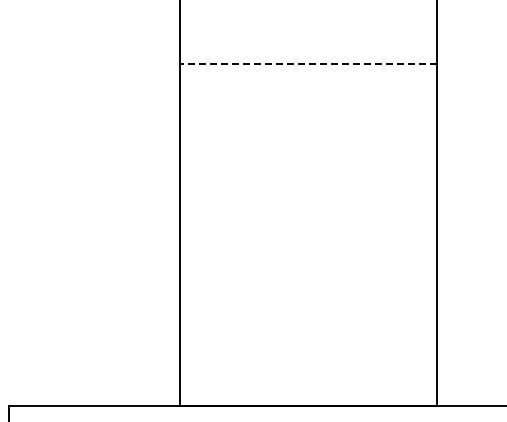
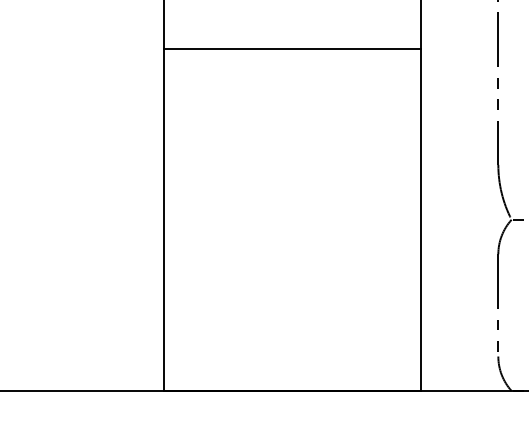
line: (308, 63) -> (292, 48), dashed -> solid

